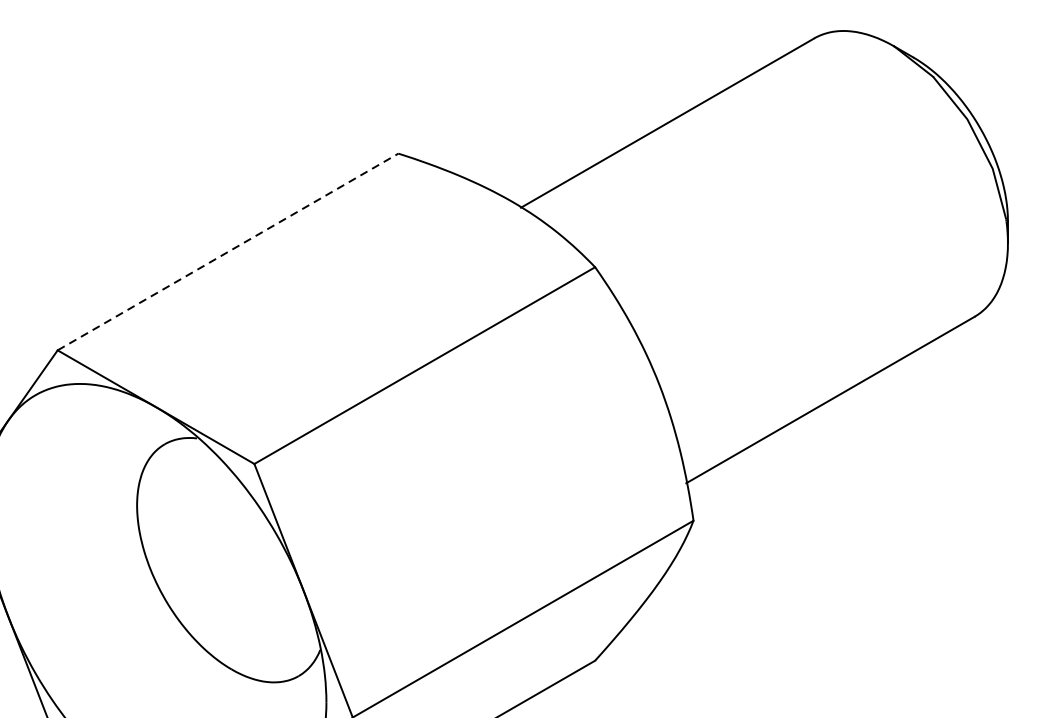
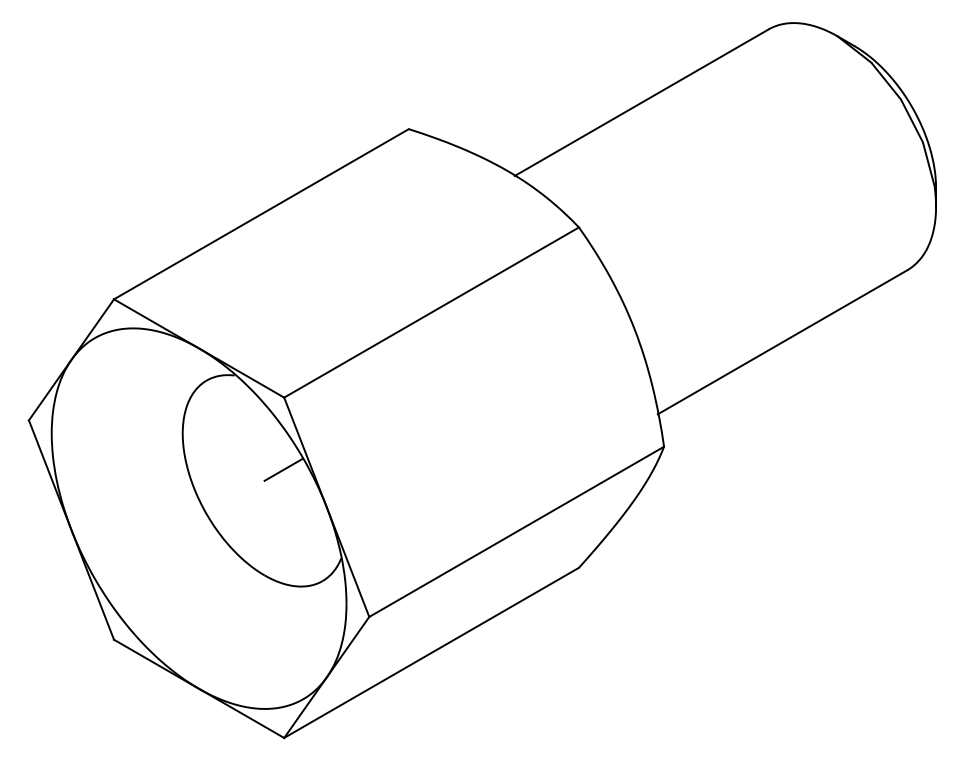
line: (228, 252) -> (261, 214), dashed -> solid
line: (253, 547) -> (283, 469), added

